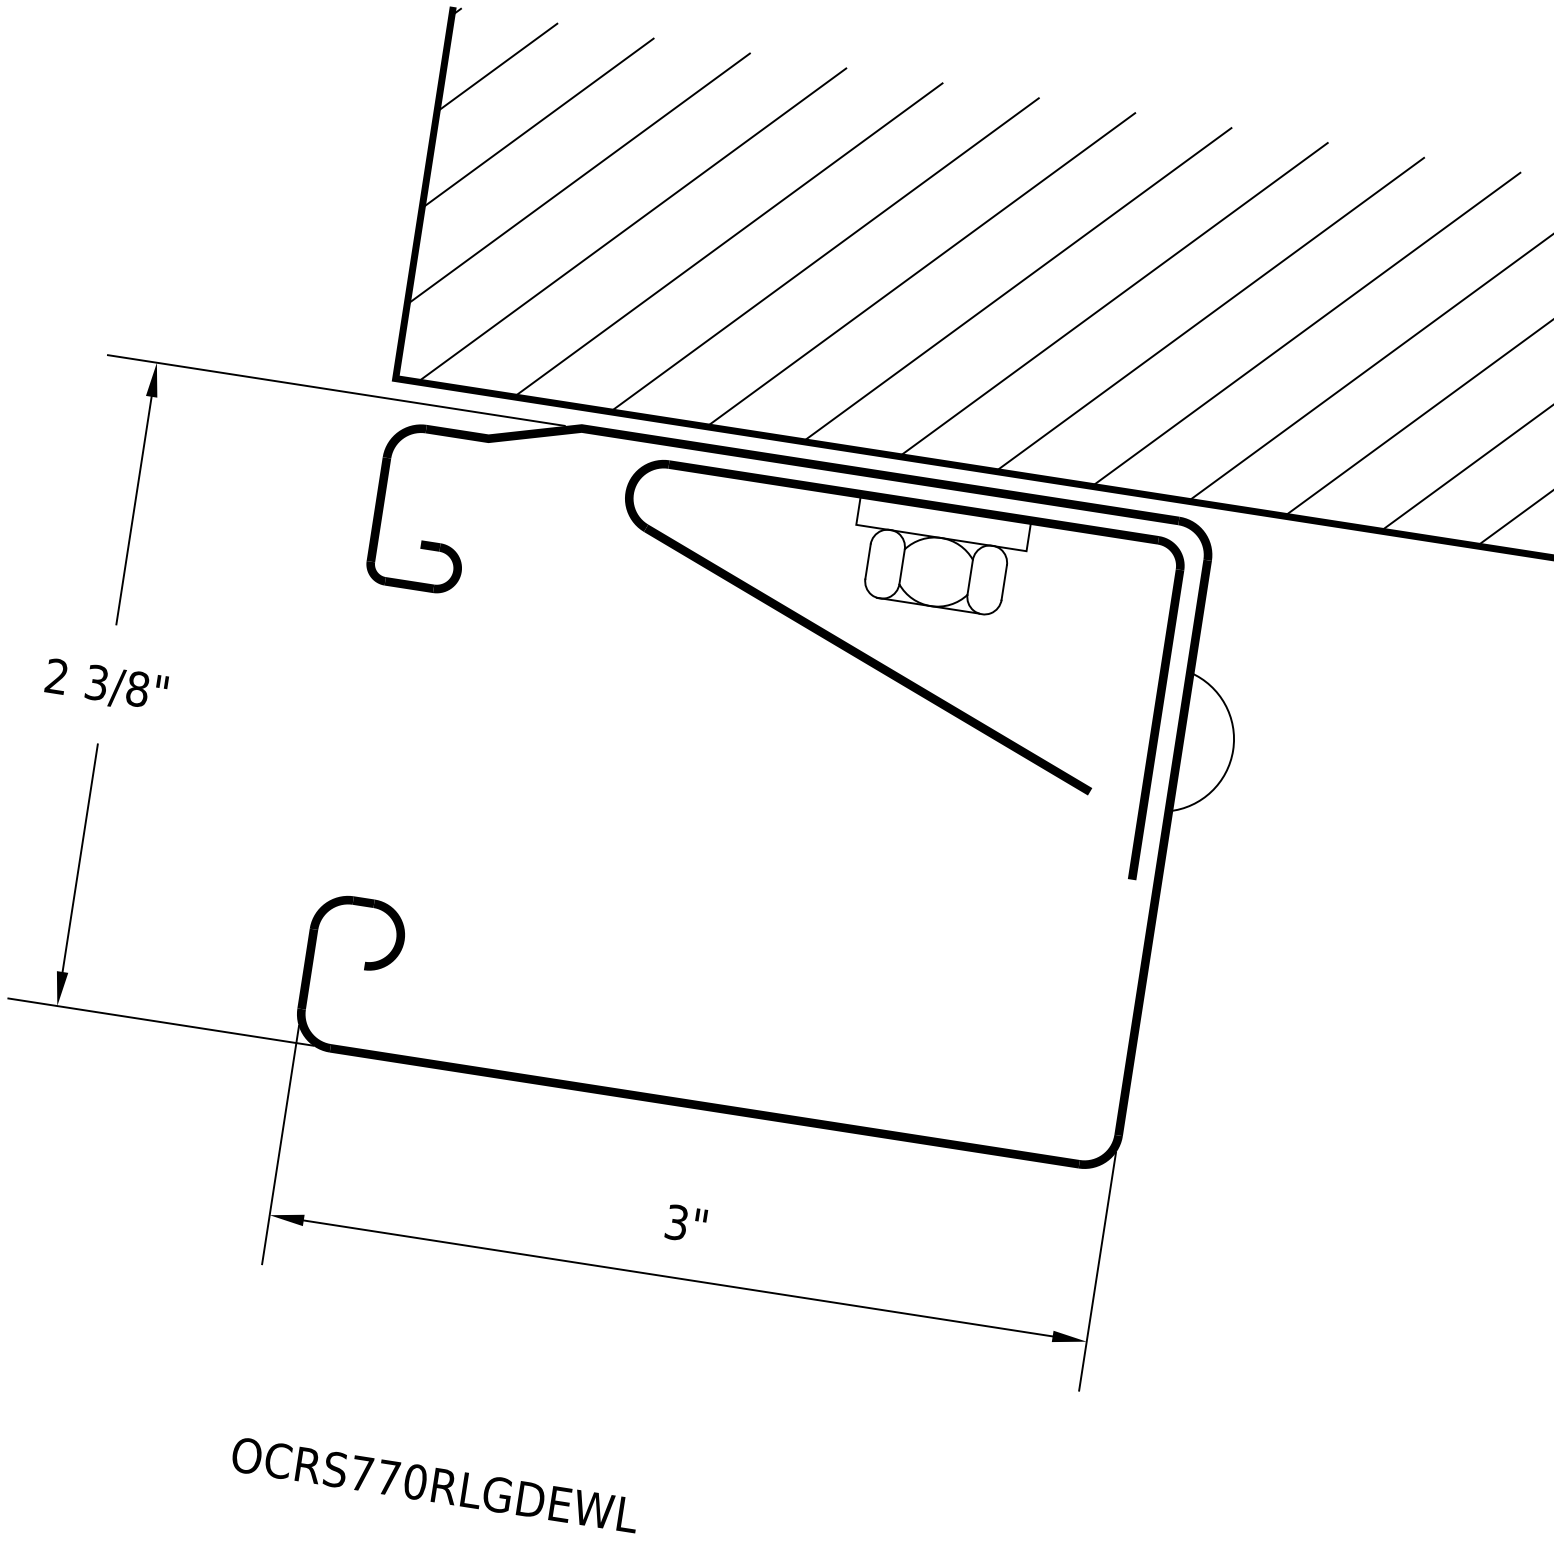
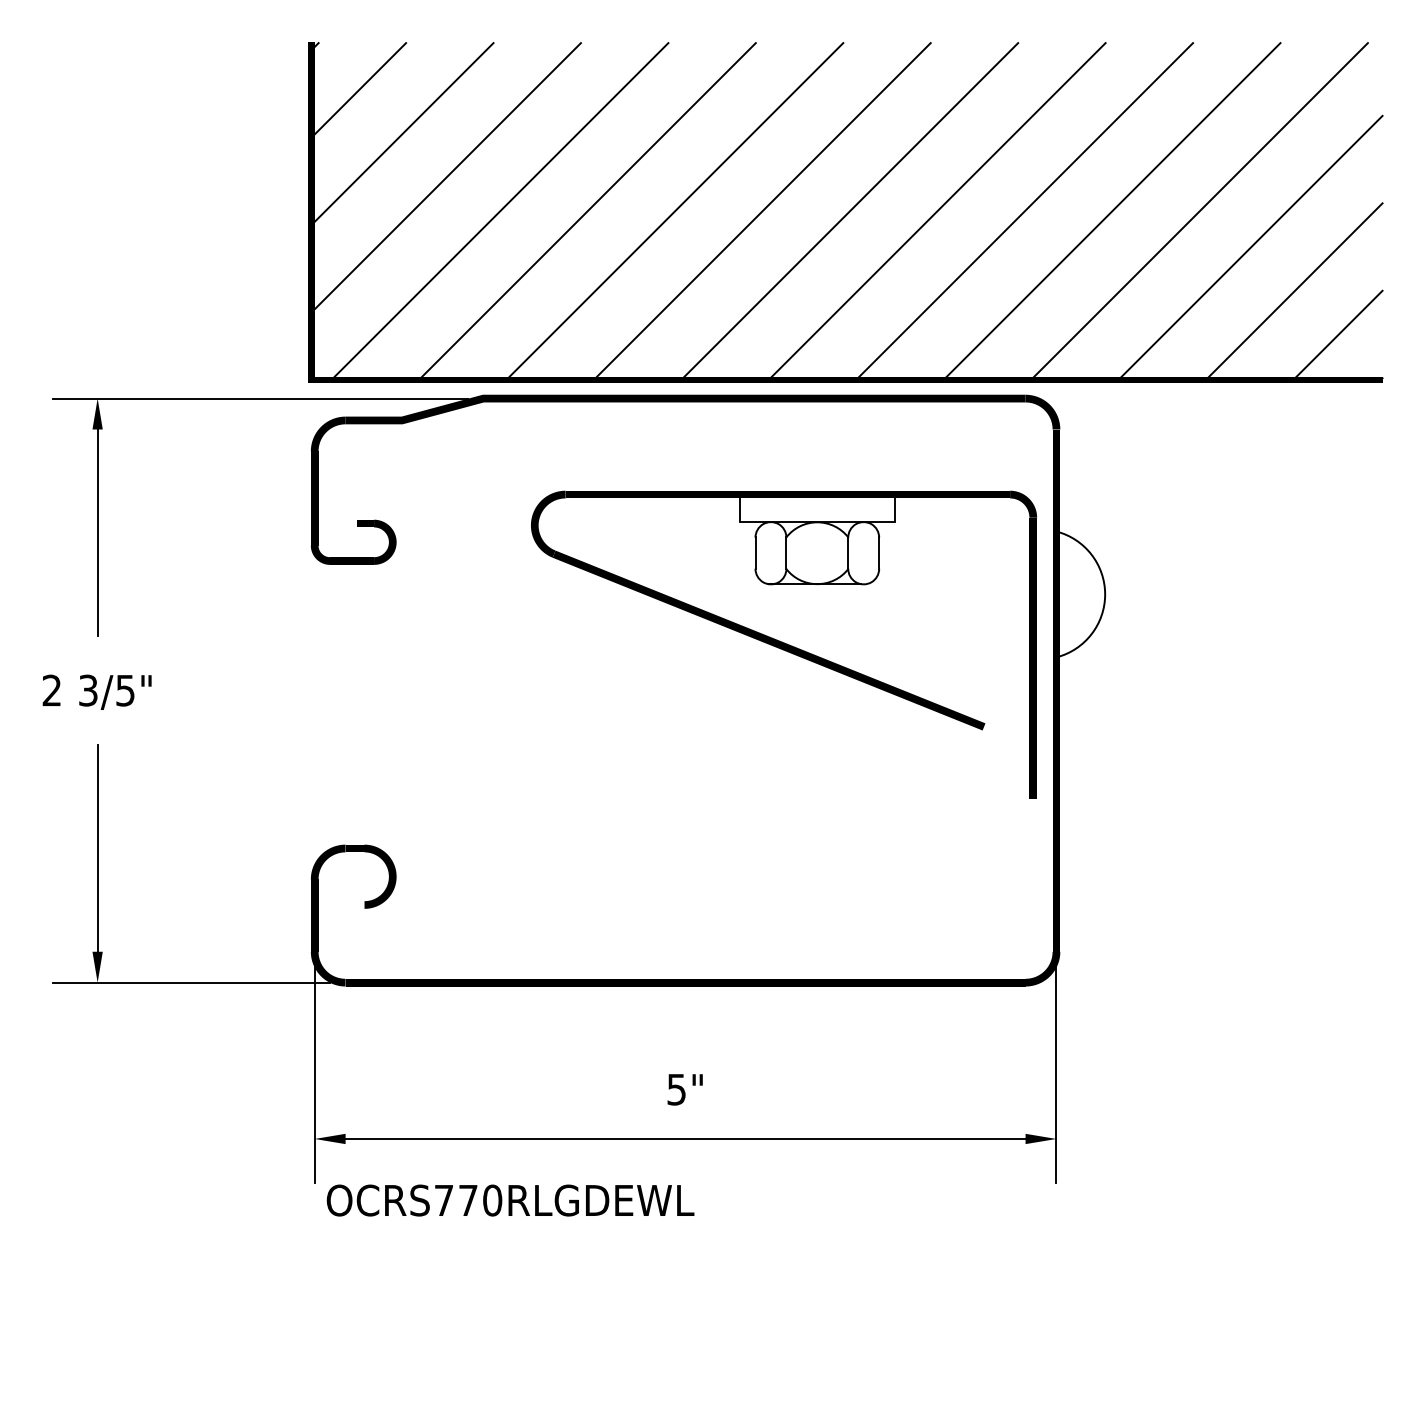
part: (883, 666) -> (783, 644), moved
text: (137, 689) -> (125, 690), 3/8" -> 3/5"
text: (676, 1222) -> (676, 1089), 3" -> 5"
text: (435, 1485) -> (510, 1200), moved

